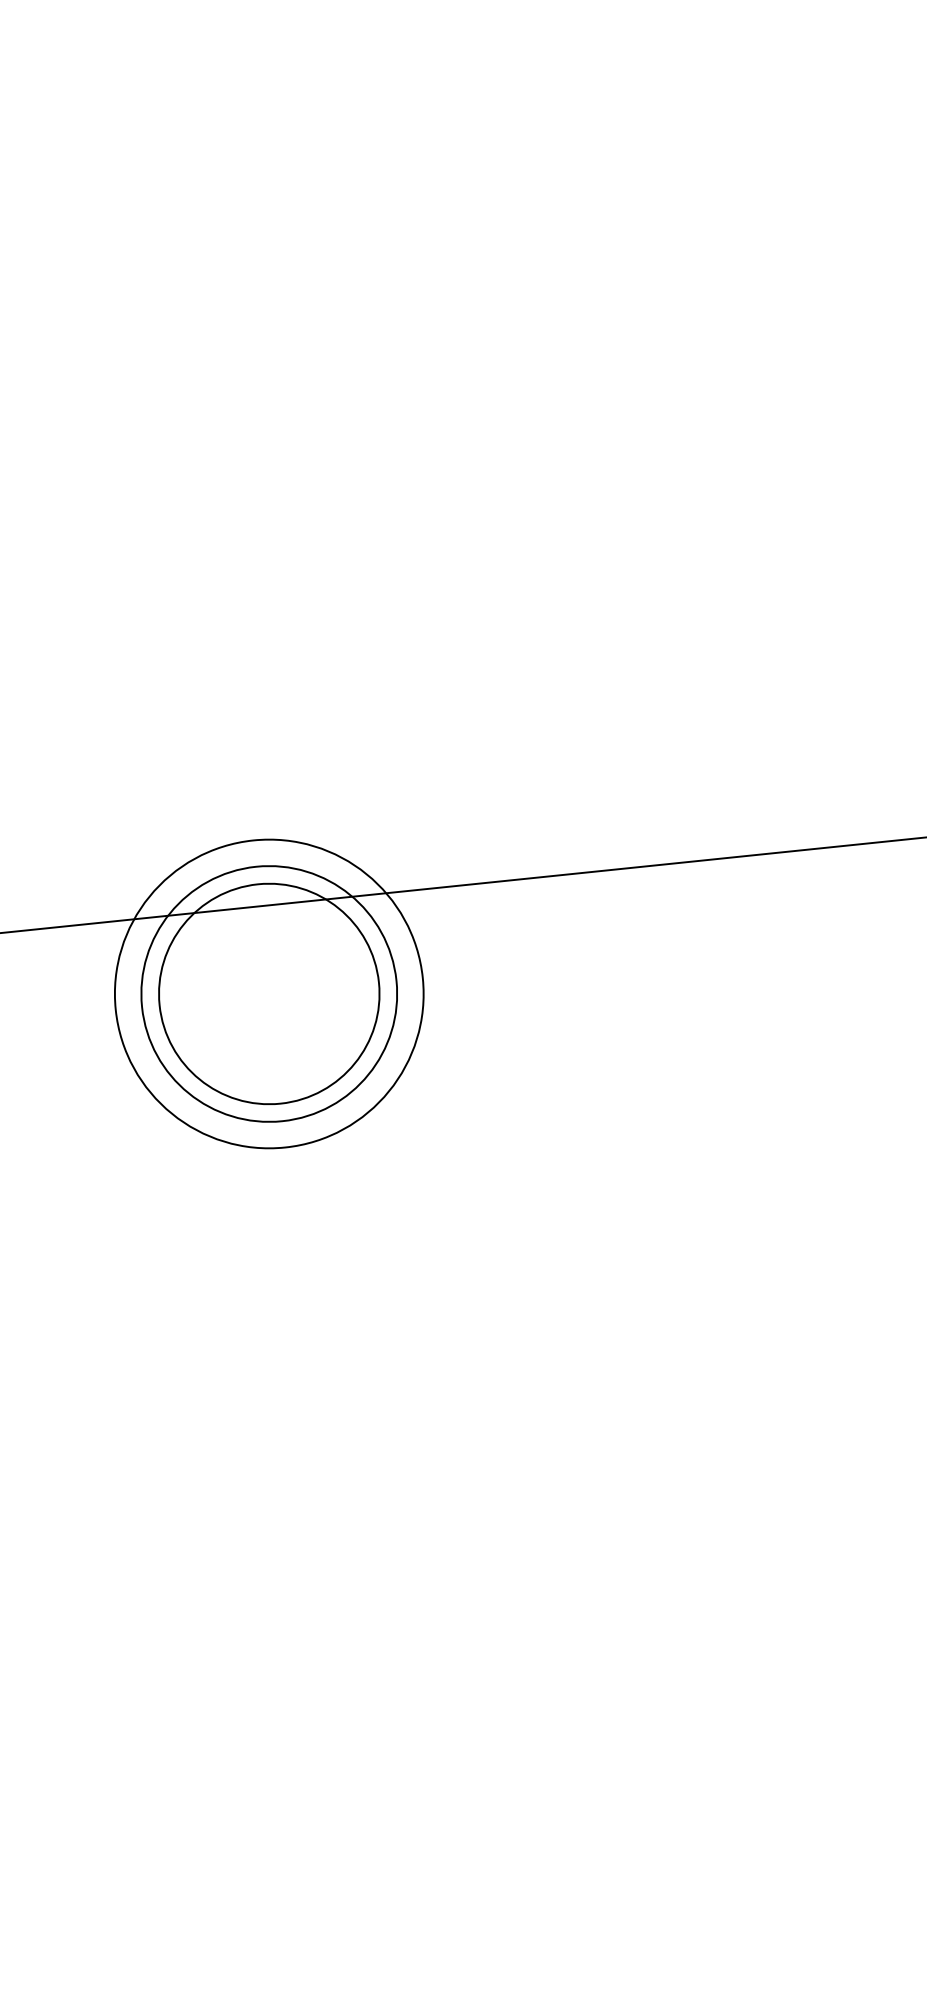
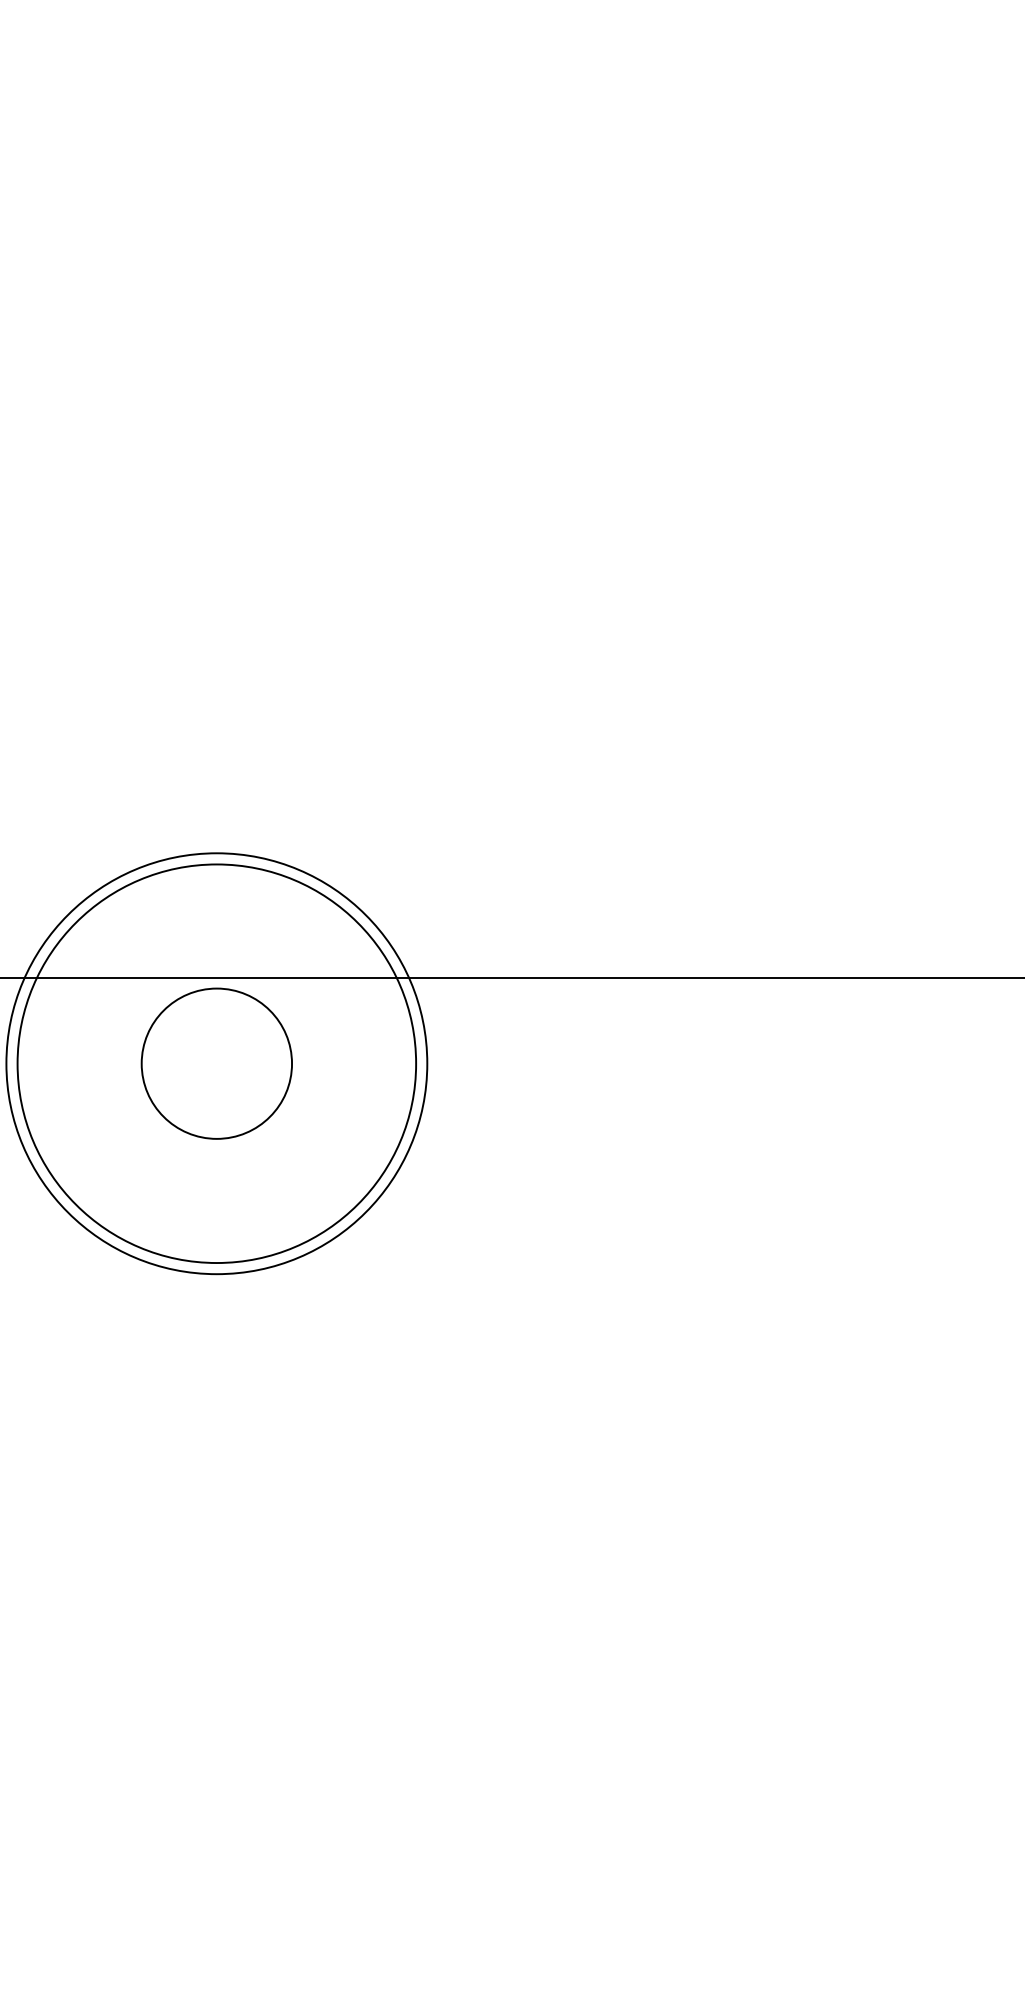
circle: (268, 993) -> (216, 1063), size x0.7
circle: (268, 993) -> (216, 1063), size x1.4
circle: (268, 993) -> (216, 1063), size x1.6

